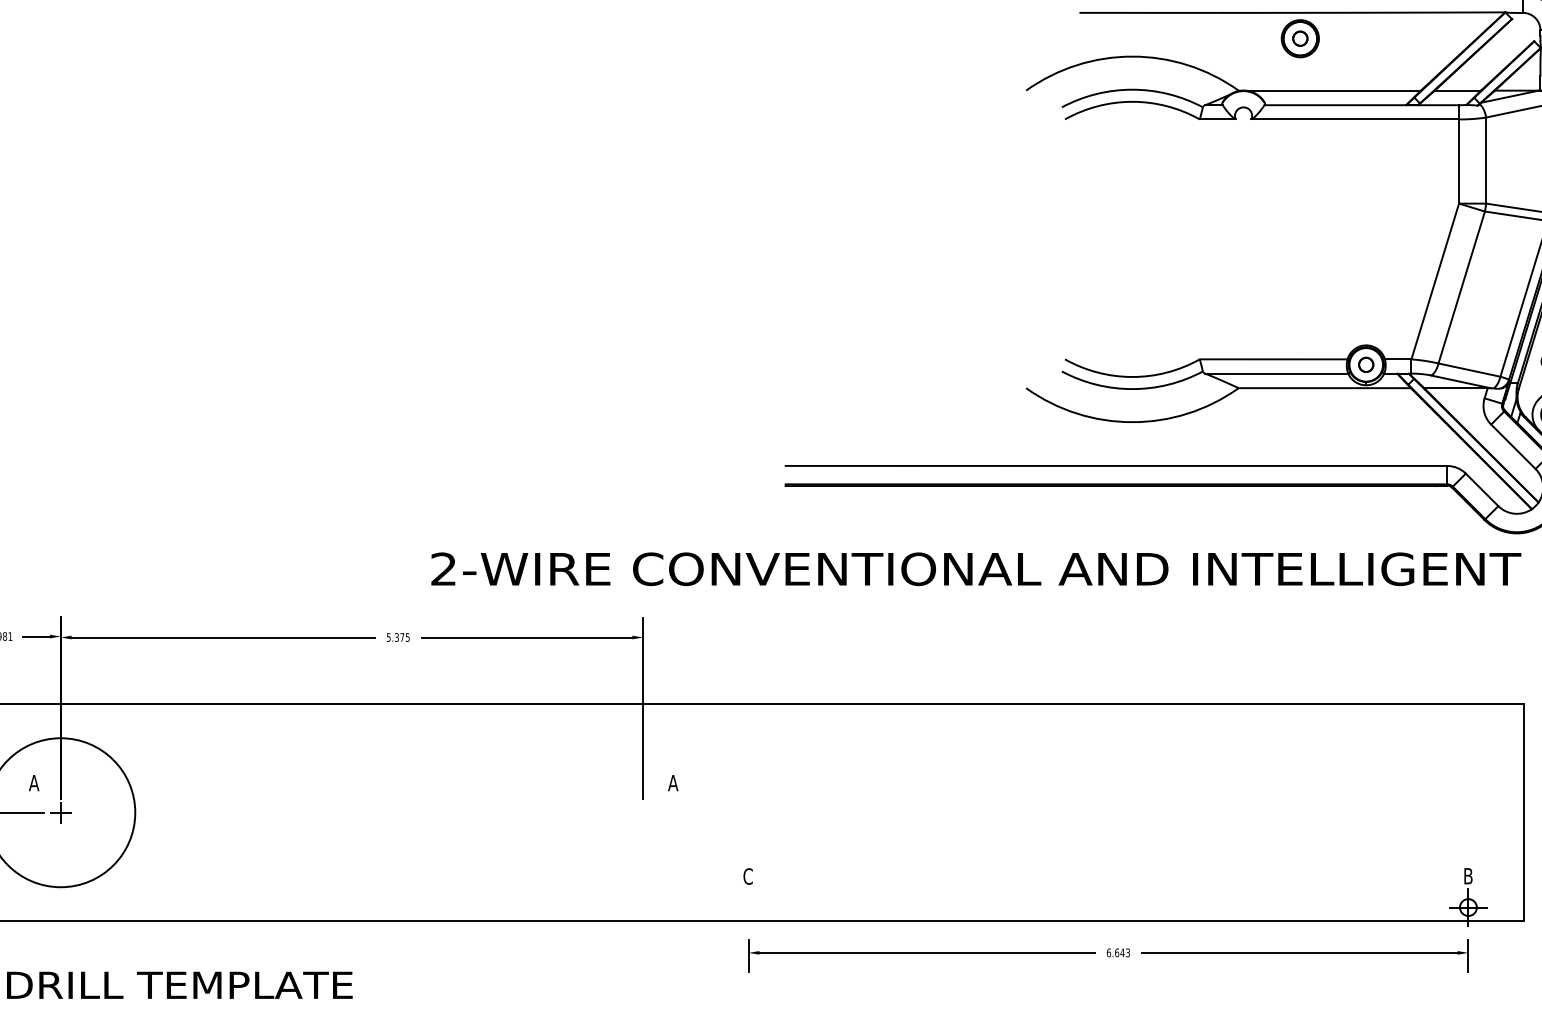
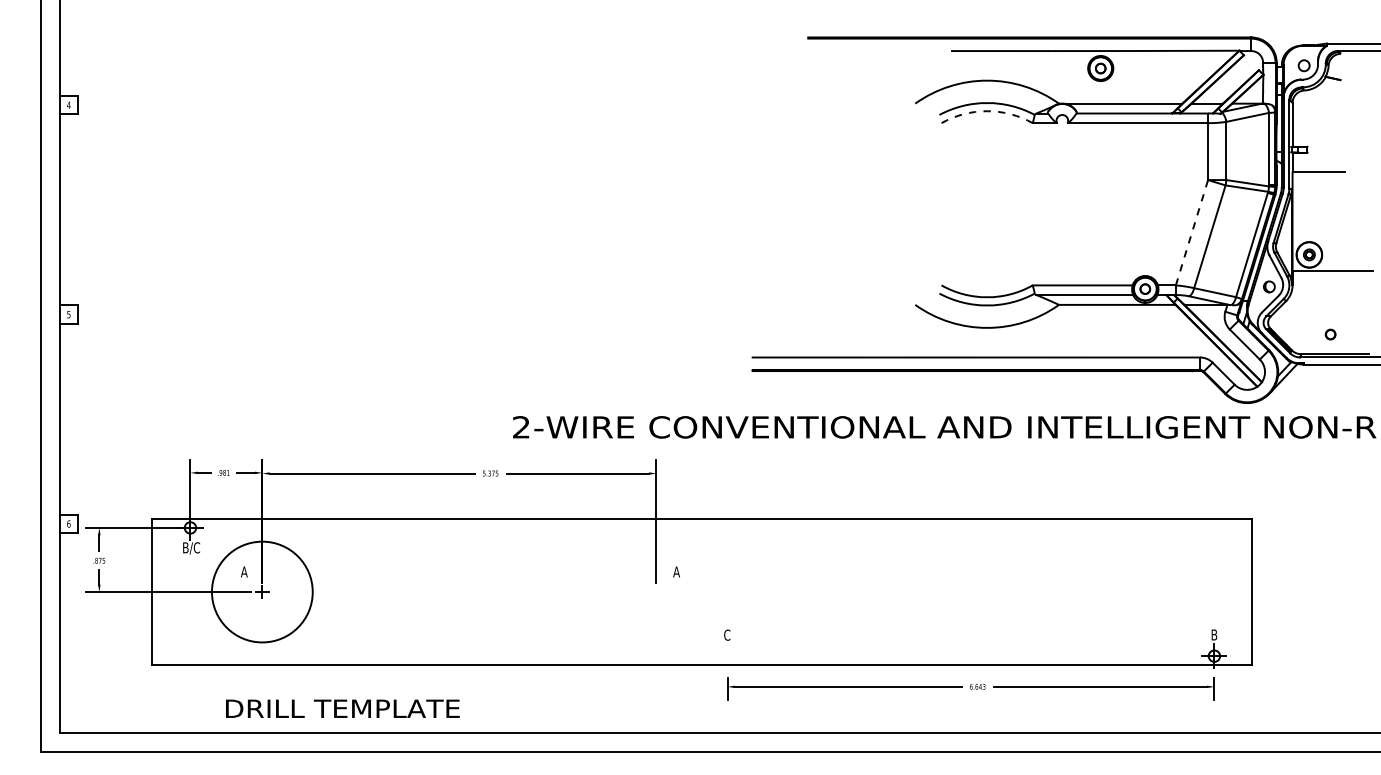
arc: (1132, 102) -> (987, 111), solid -> dashed
line: (1436, 281) -> (1192, 232), solid -> dashed

